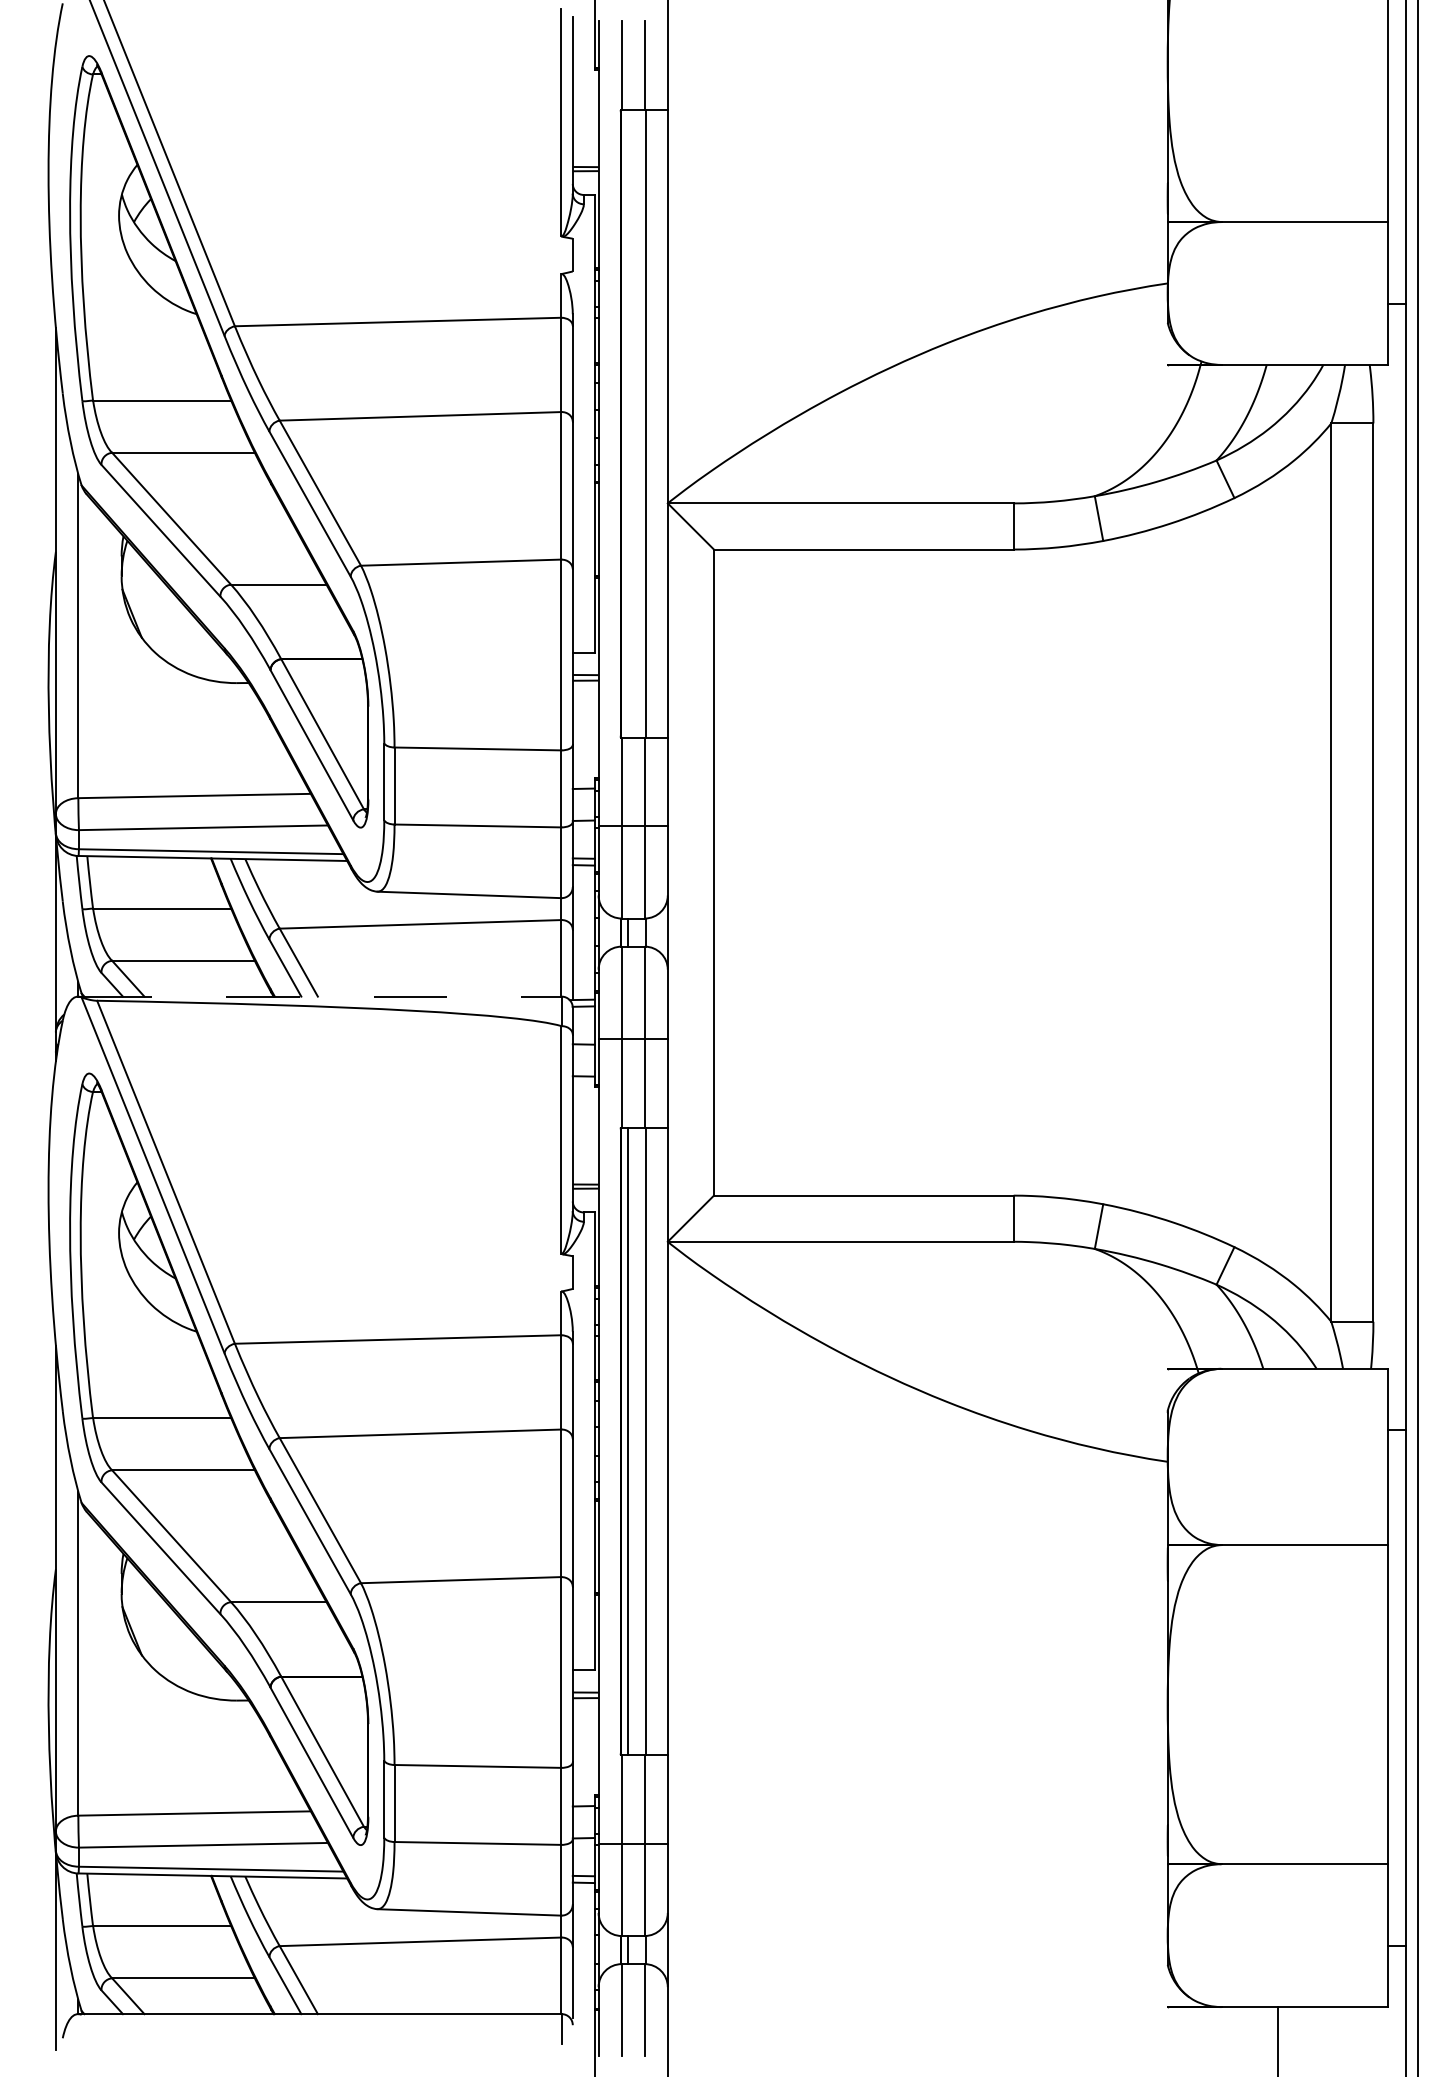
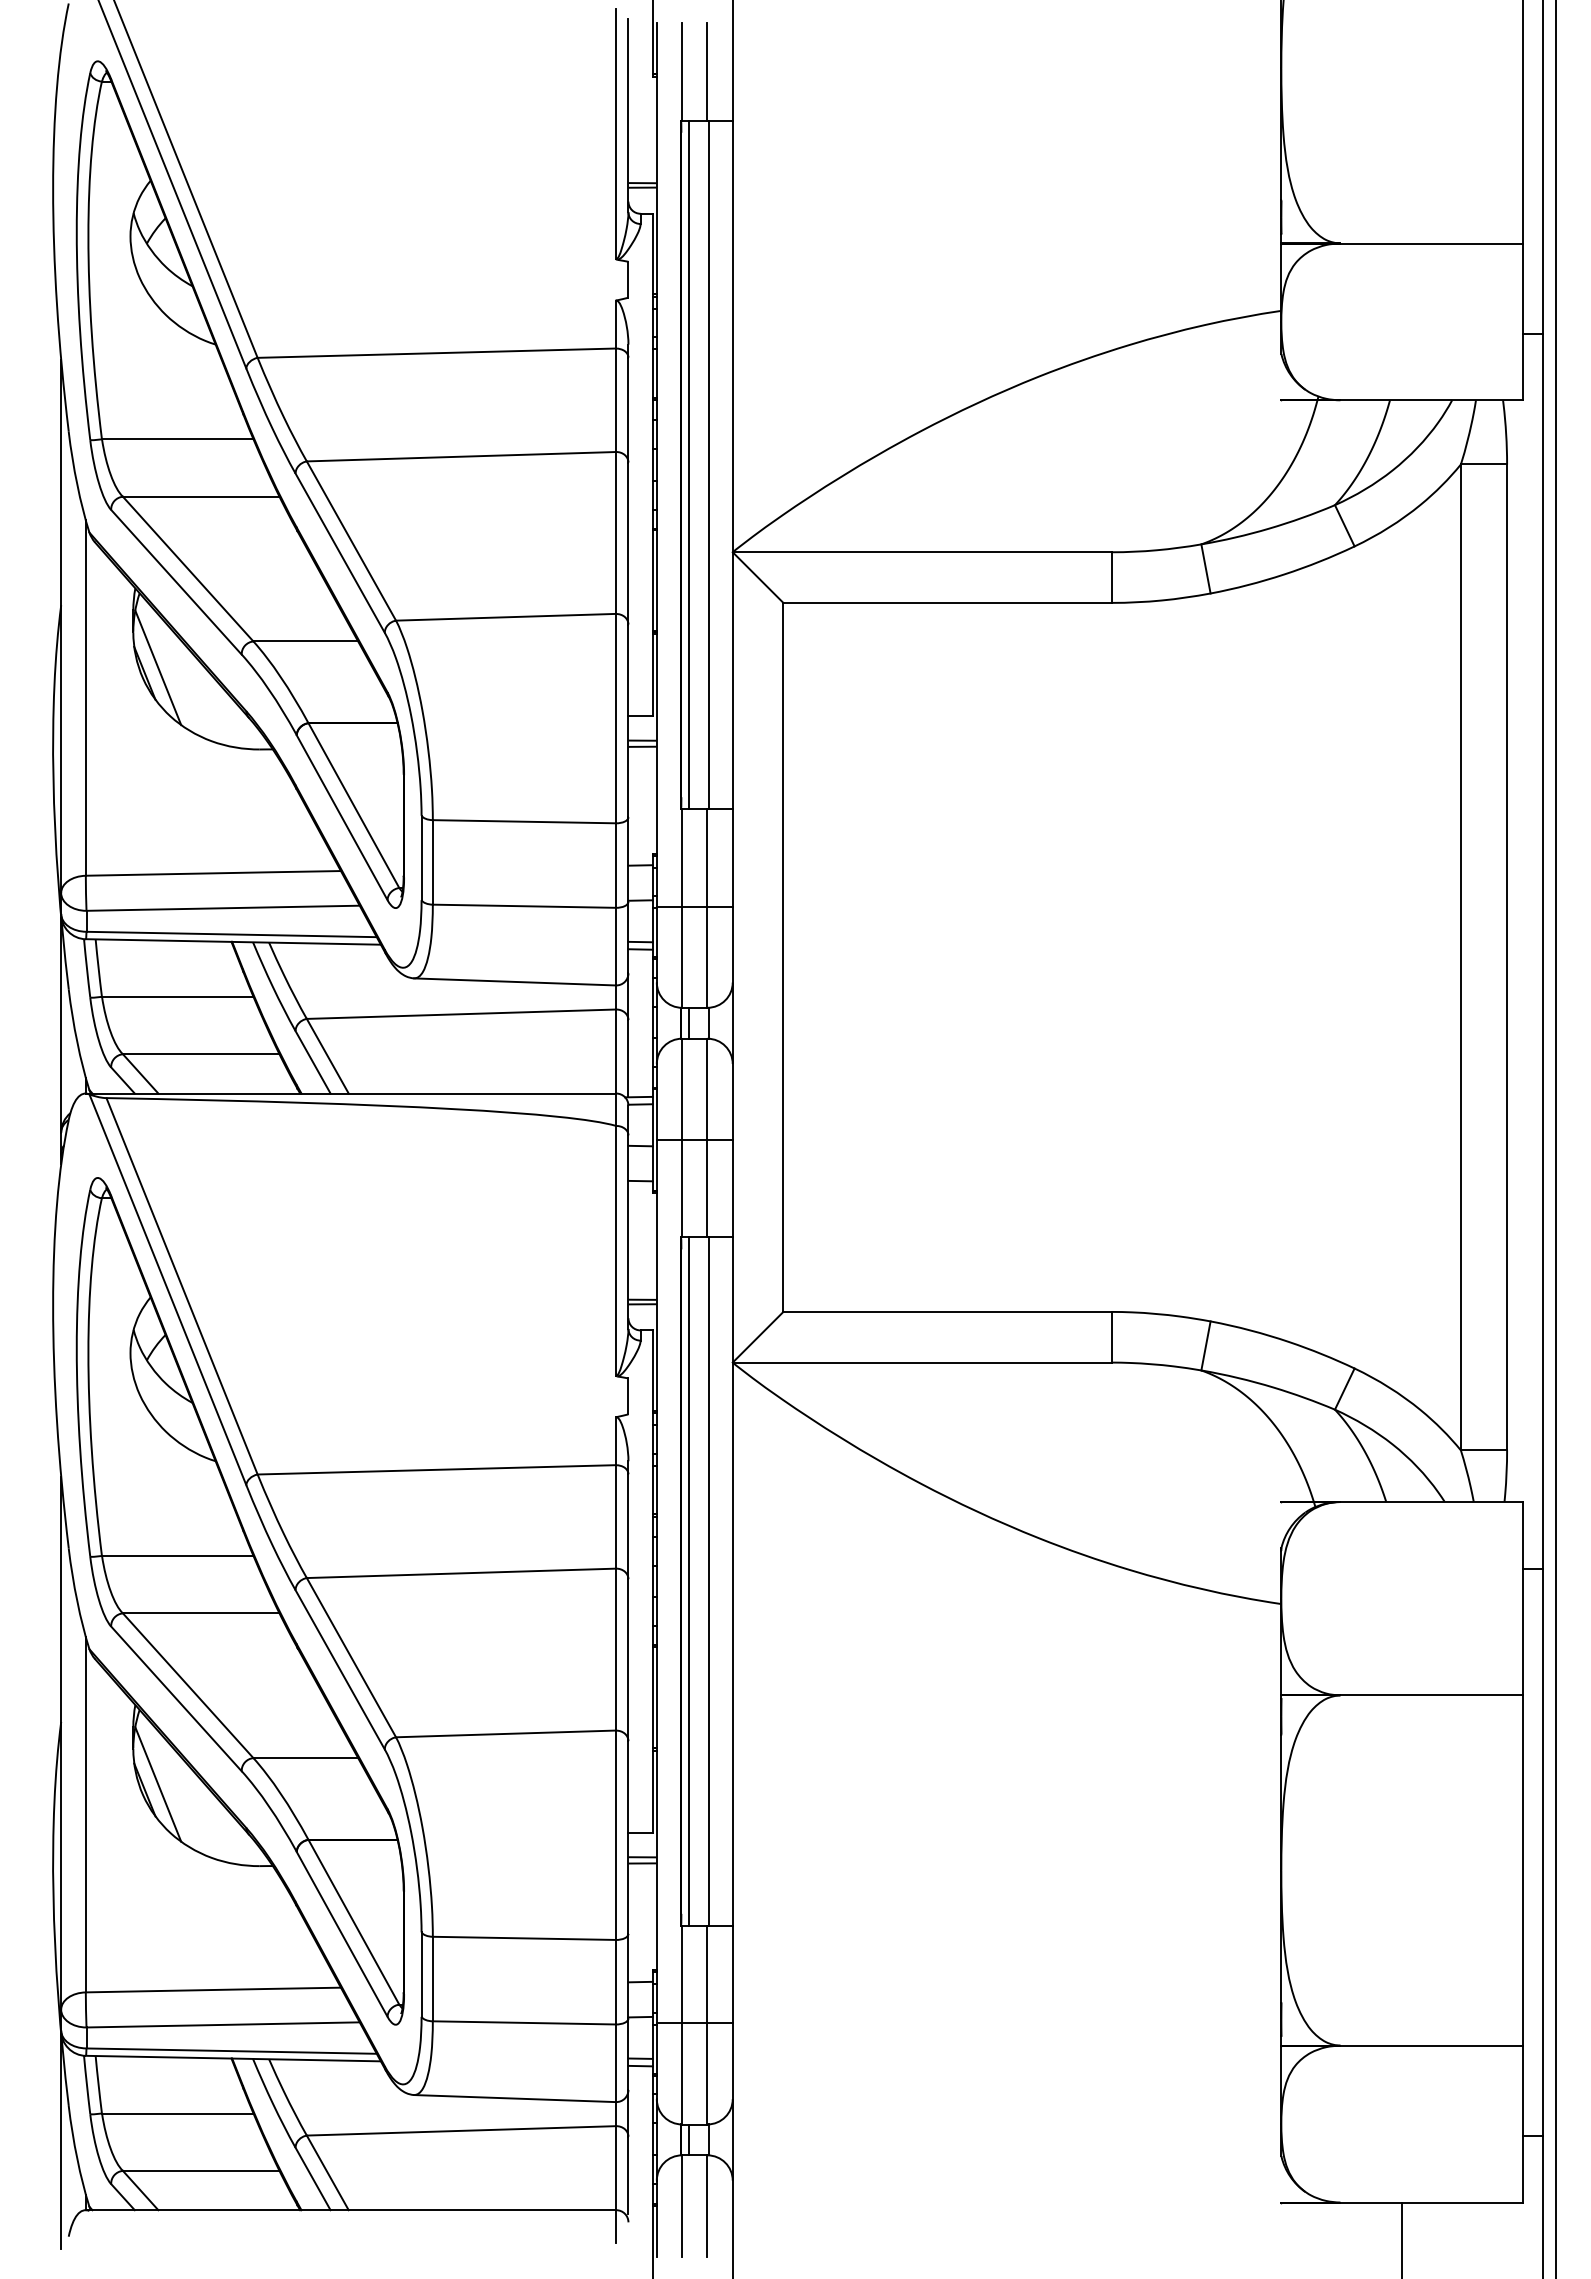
line: (627, 423) -> (688, 464), added
line: (144, 608) -> (158, 667), added
line: (320, 996) -> (351, 1093), dashed -> solid
line: (144, 1626) -> (158, 1784), added

